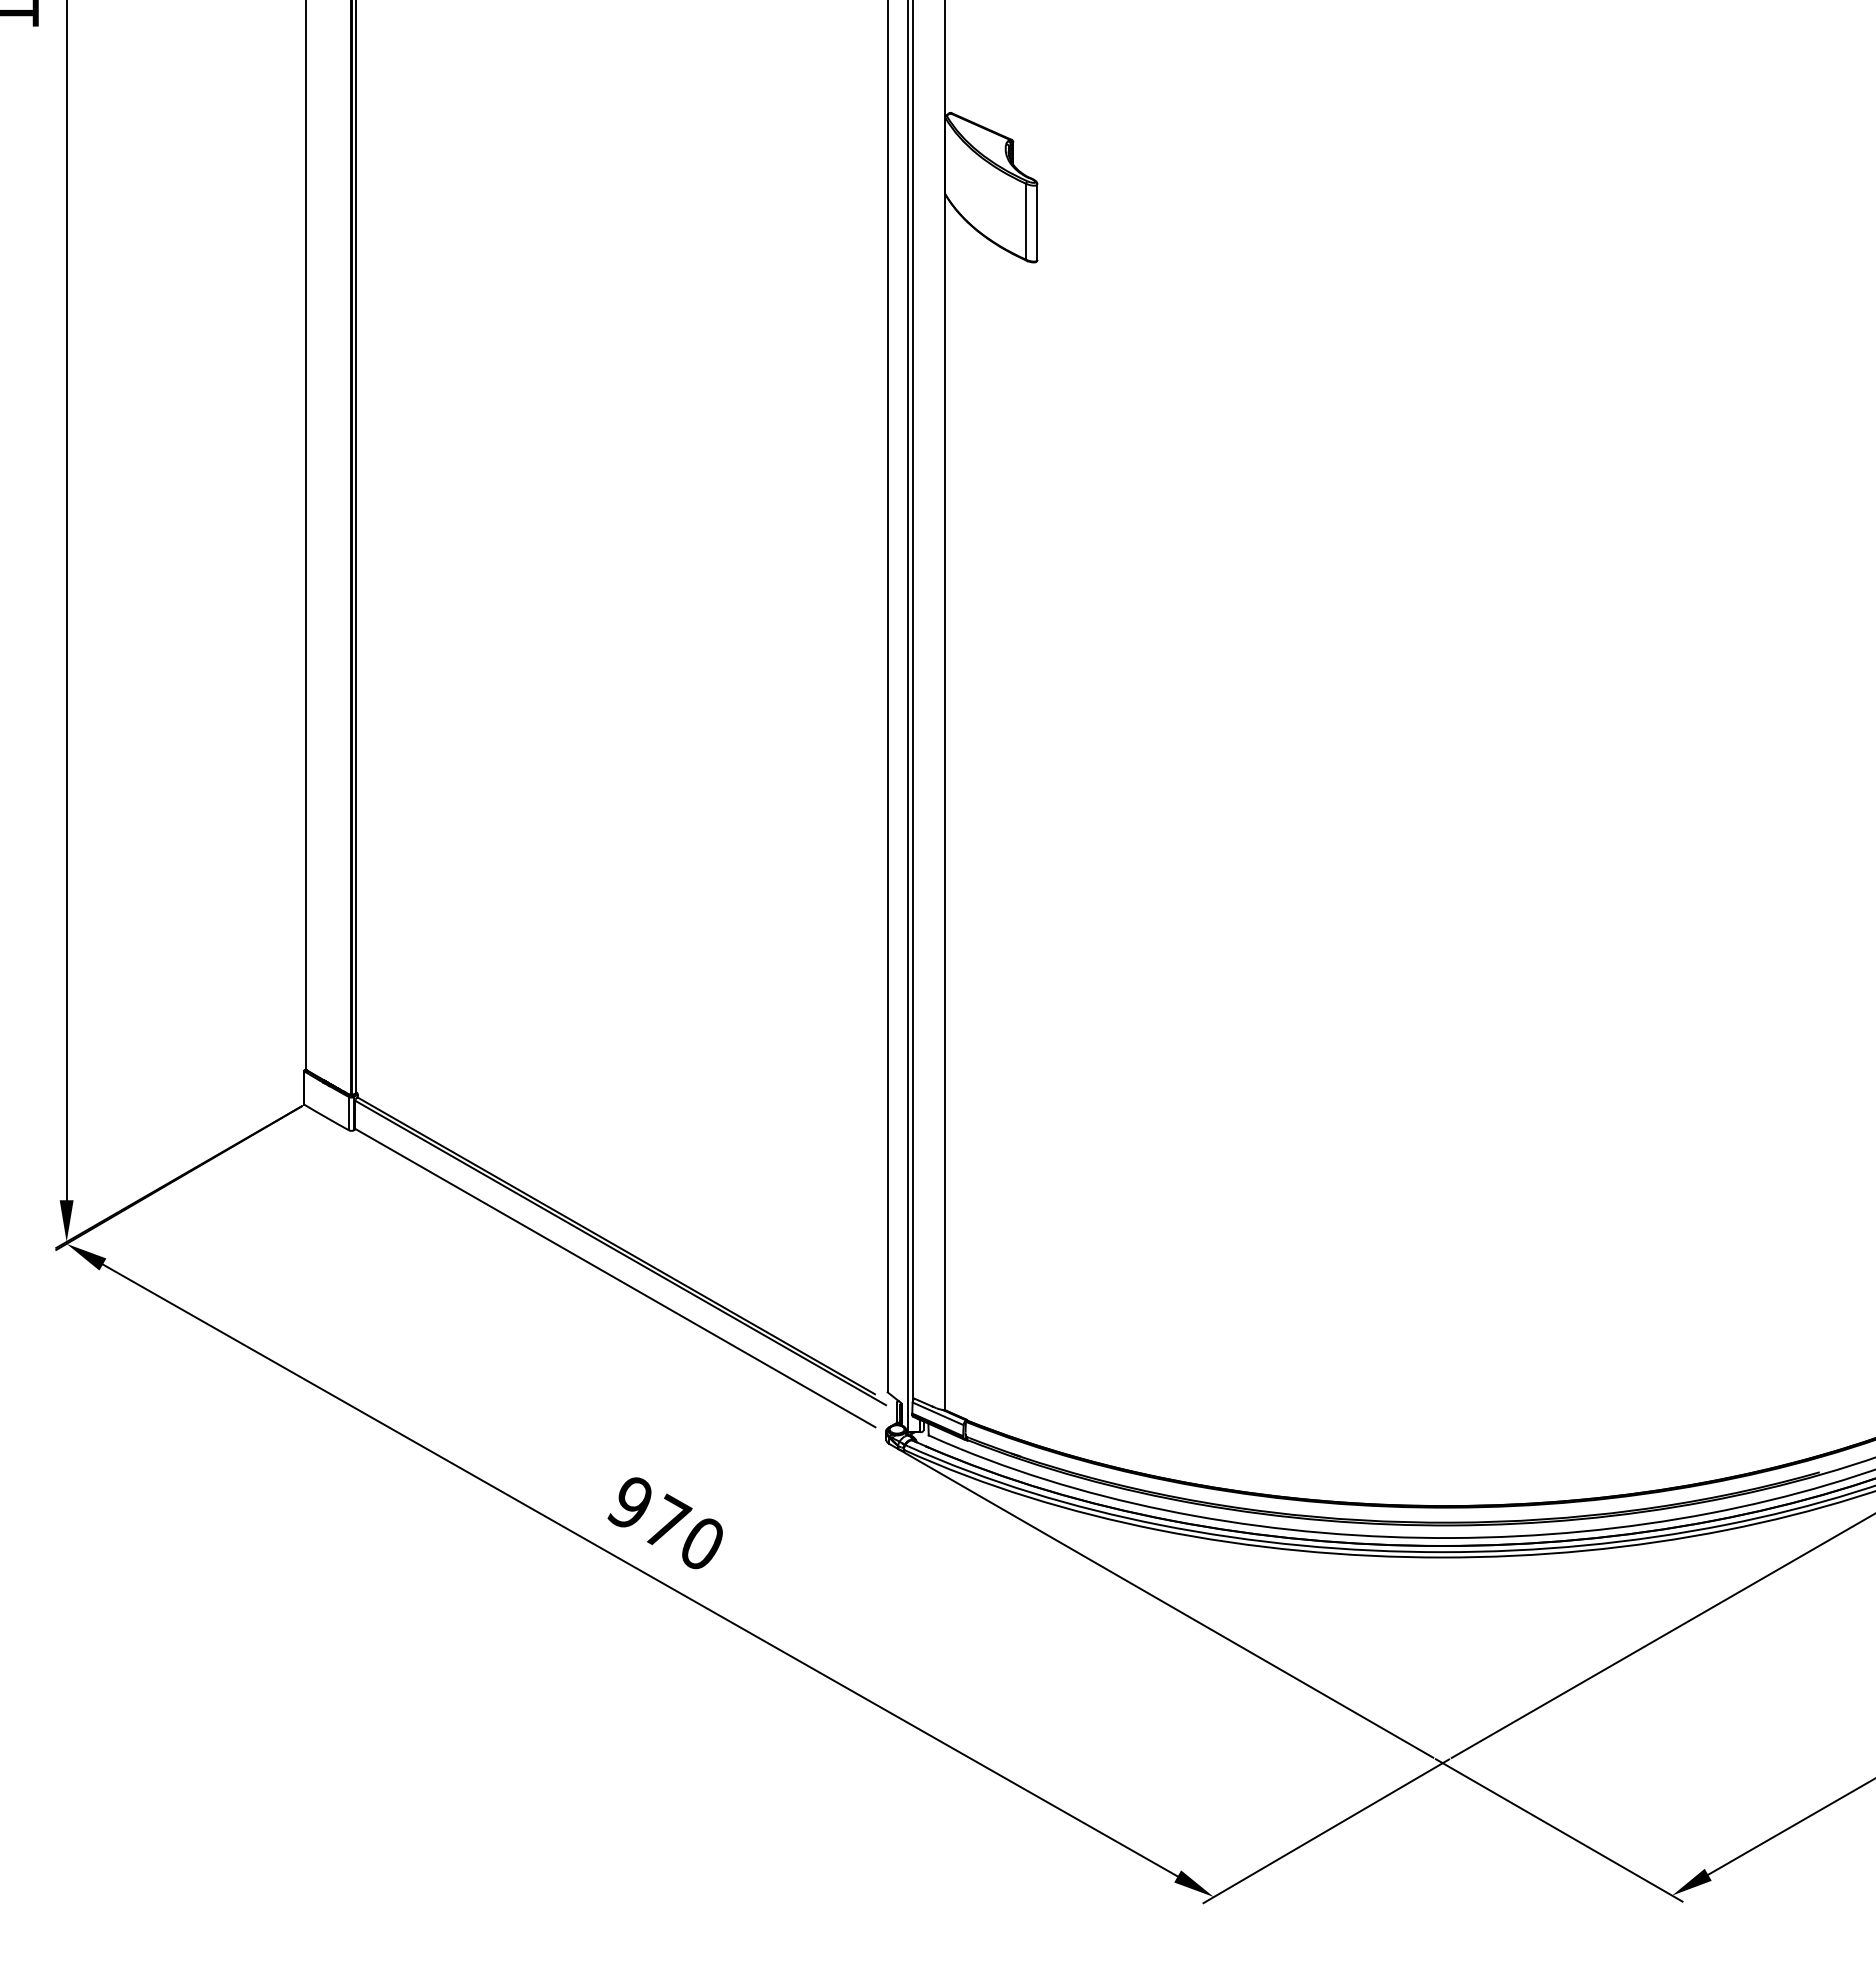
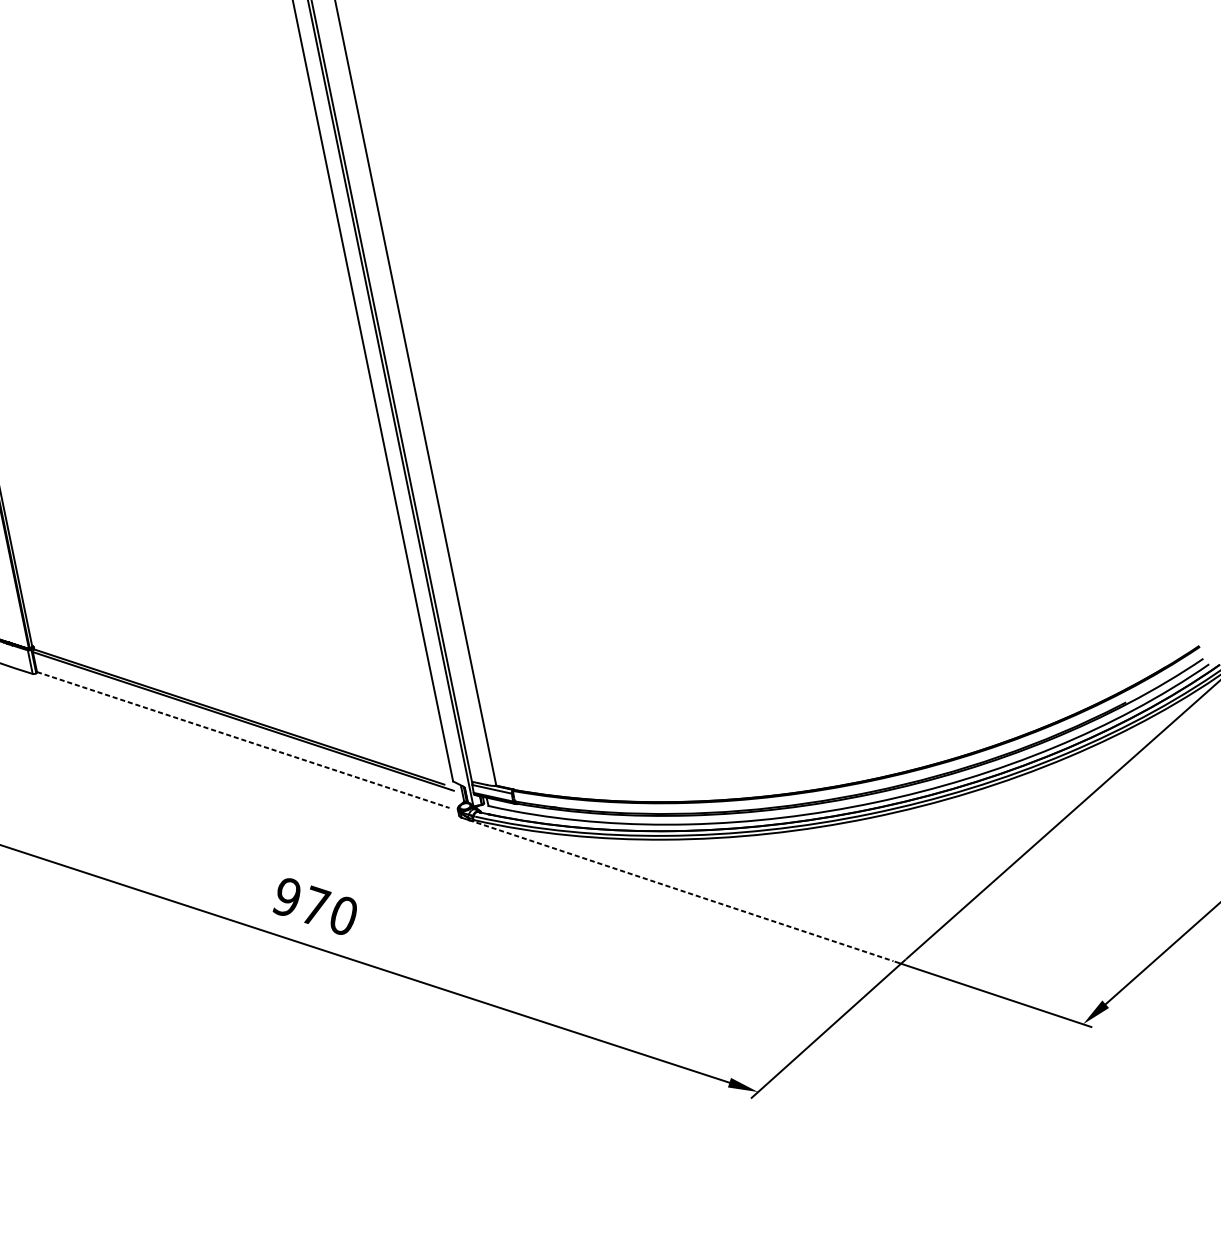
line: (615, 1278) -> (243, 740), solid -> dashed
line: (1165, 1603) -> (681, 890), solid -> dashed

